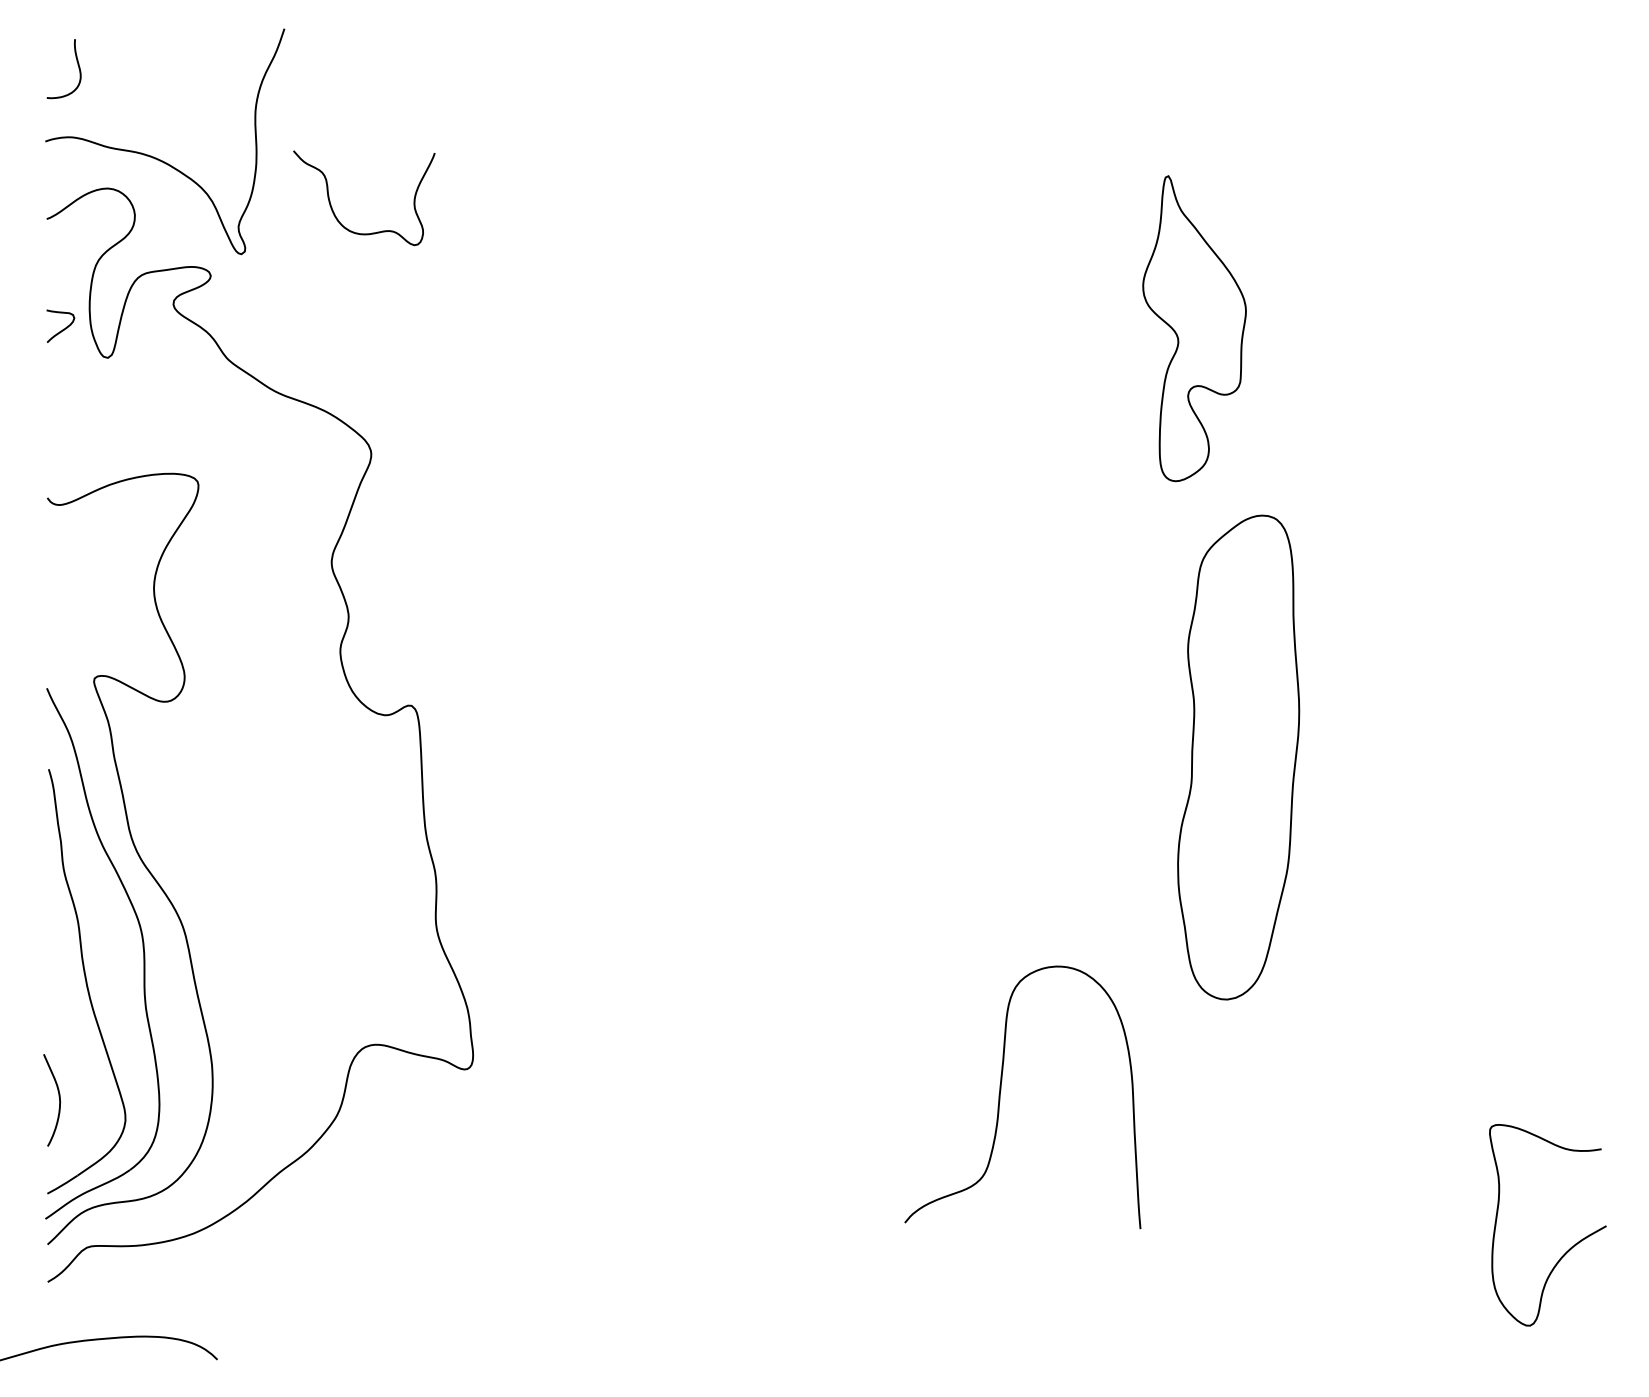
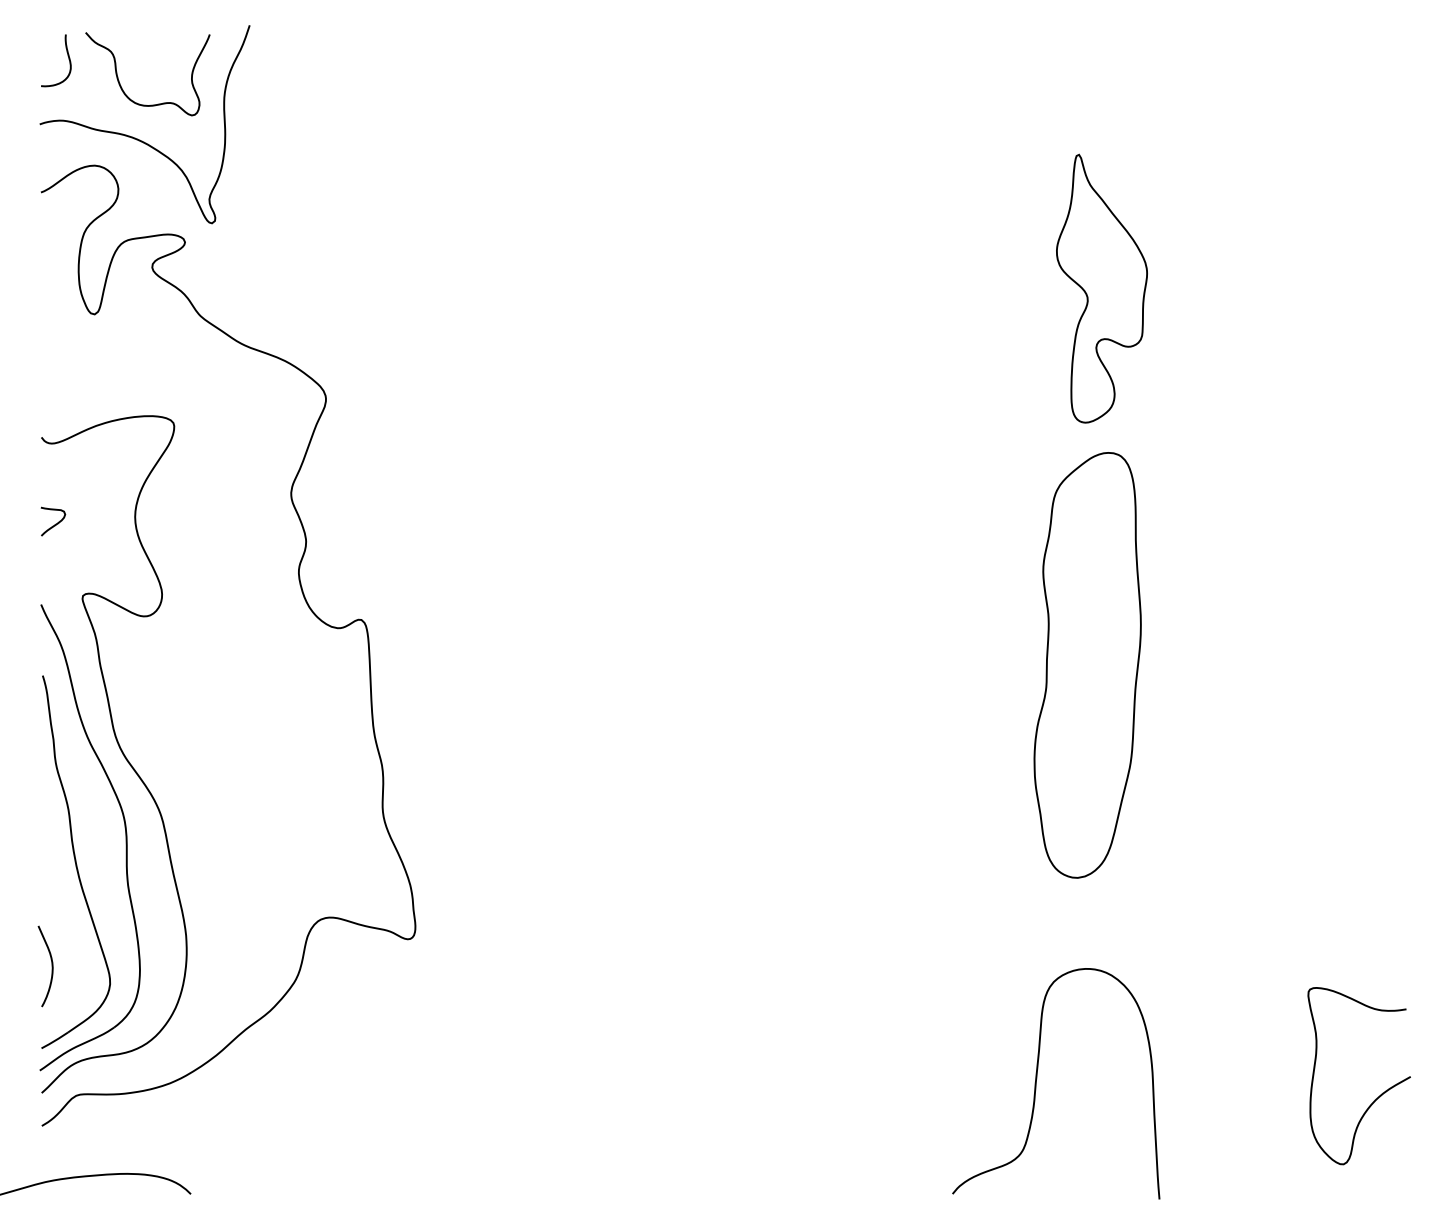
curve: (335, 213) -> (122, 87), moved
curve: (63, 328) -> (55, 523), moved
part: (1194, 328) -> (1101, 288), moved
curve: (1001, 1091) -> (1037, 1078), moved

